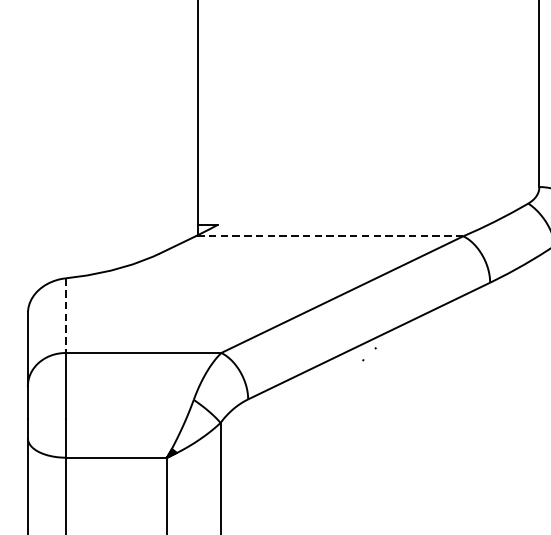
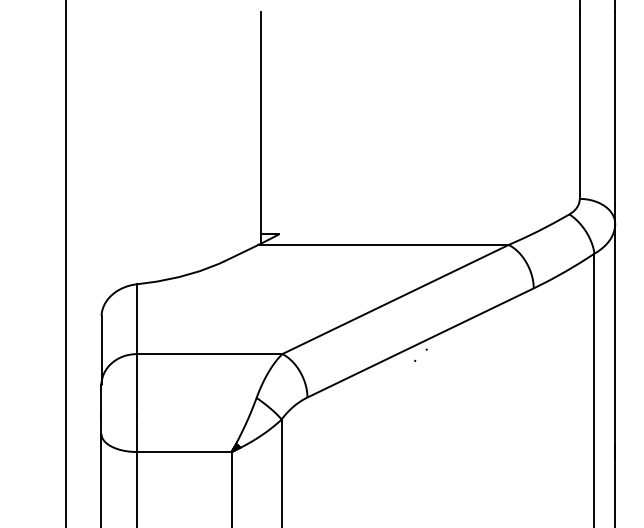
line: (329, 235) -> (383, 244), dashed -> solid
line: (65, 315) -> (136, 319), dashed -> solid

